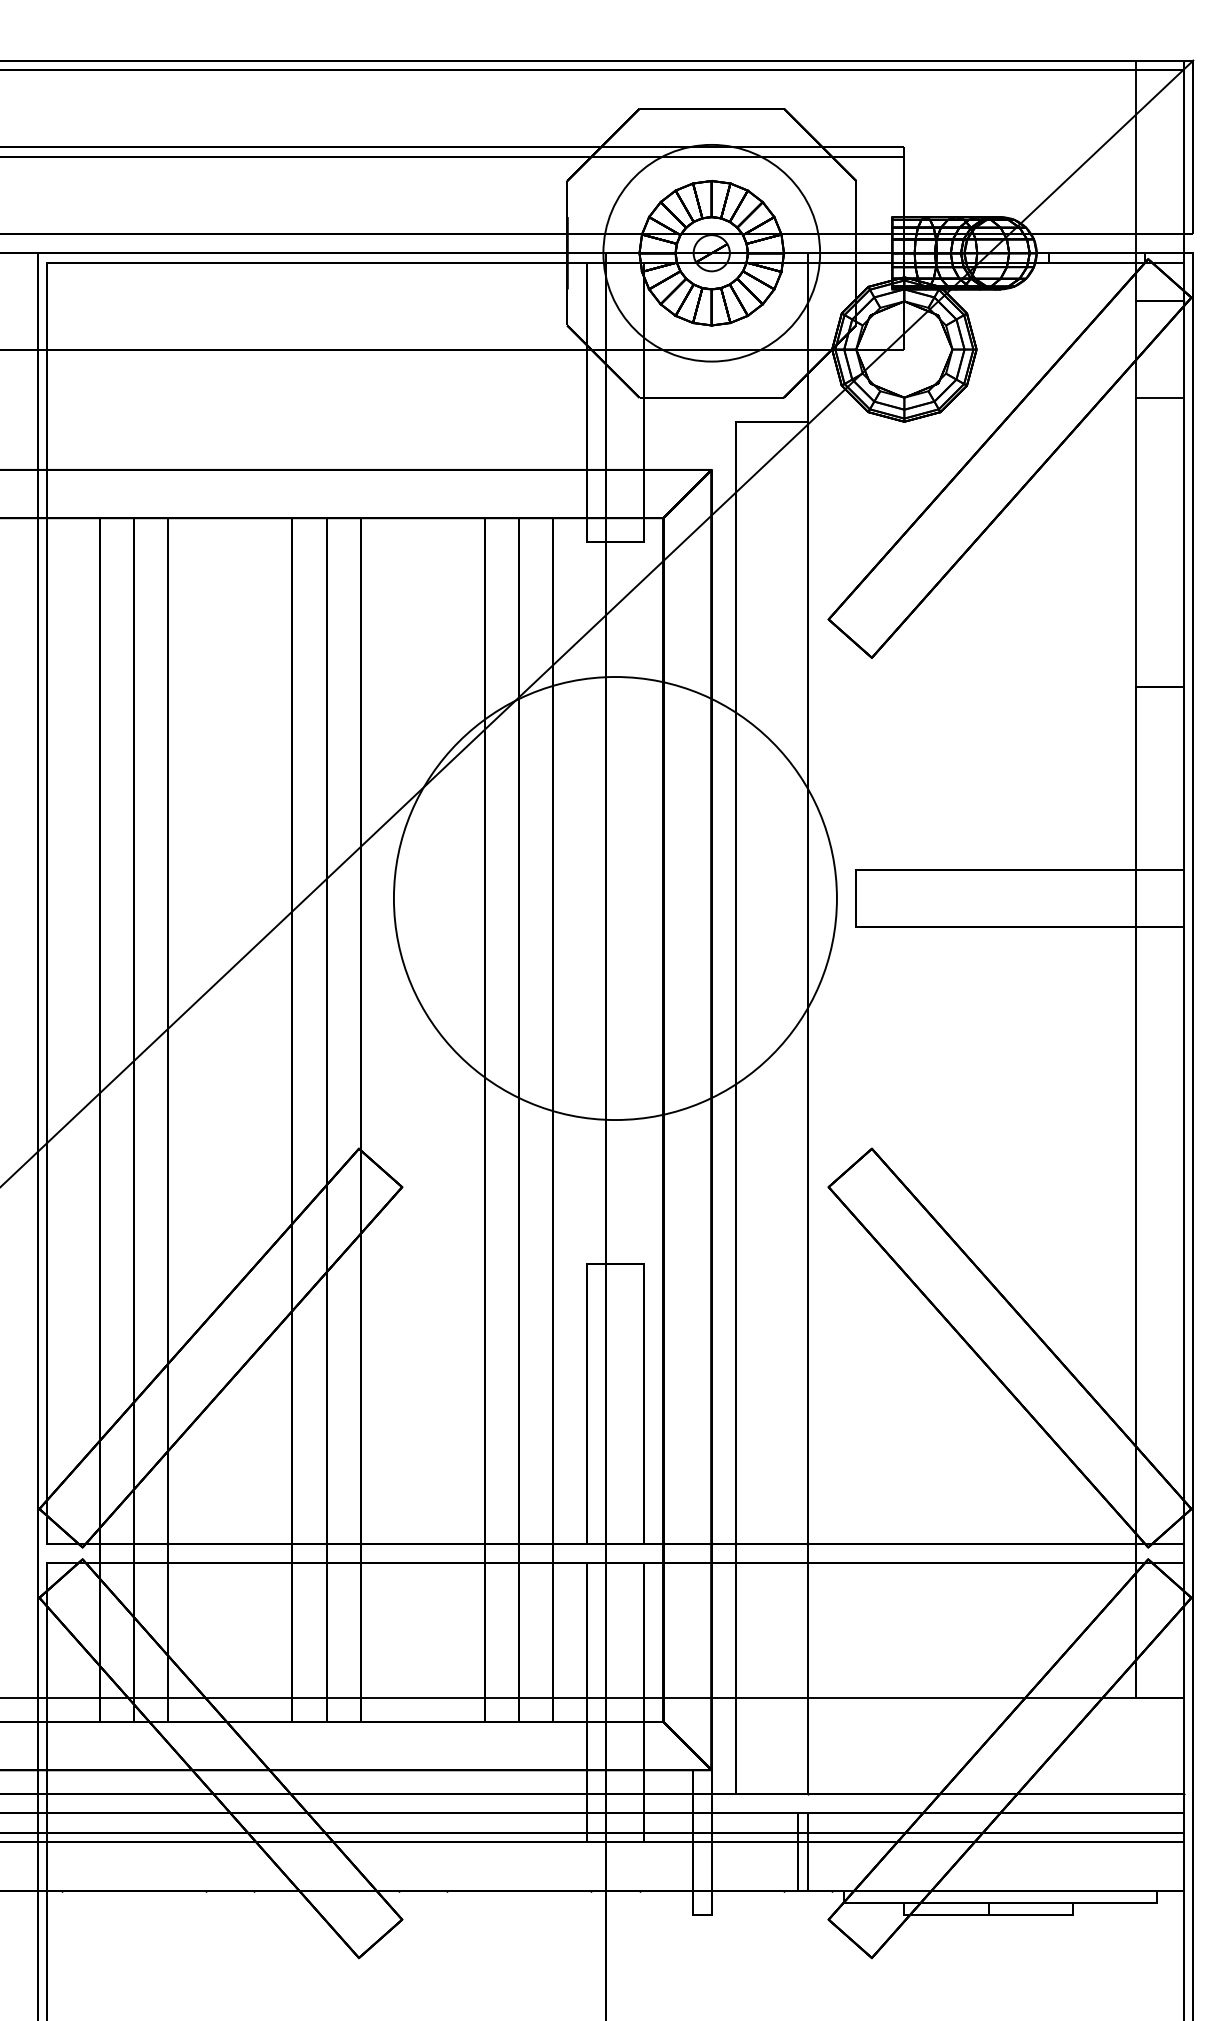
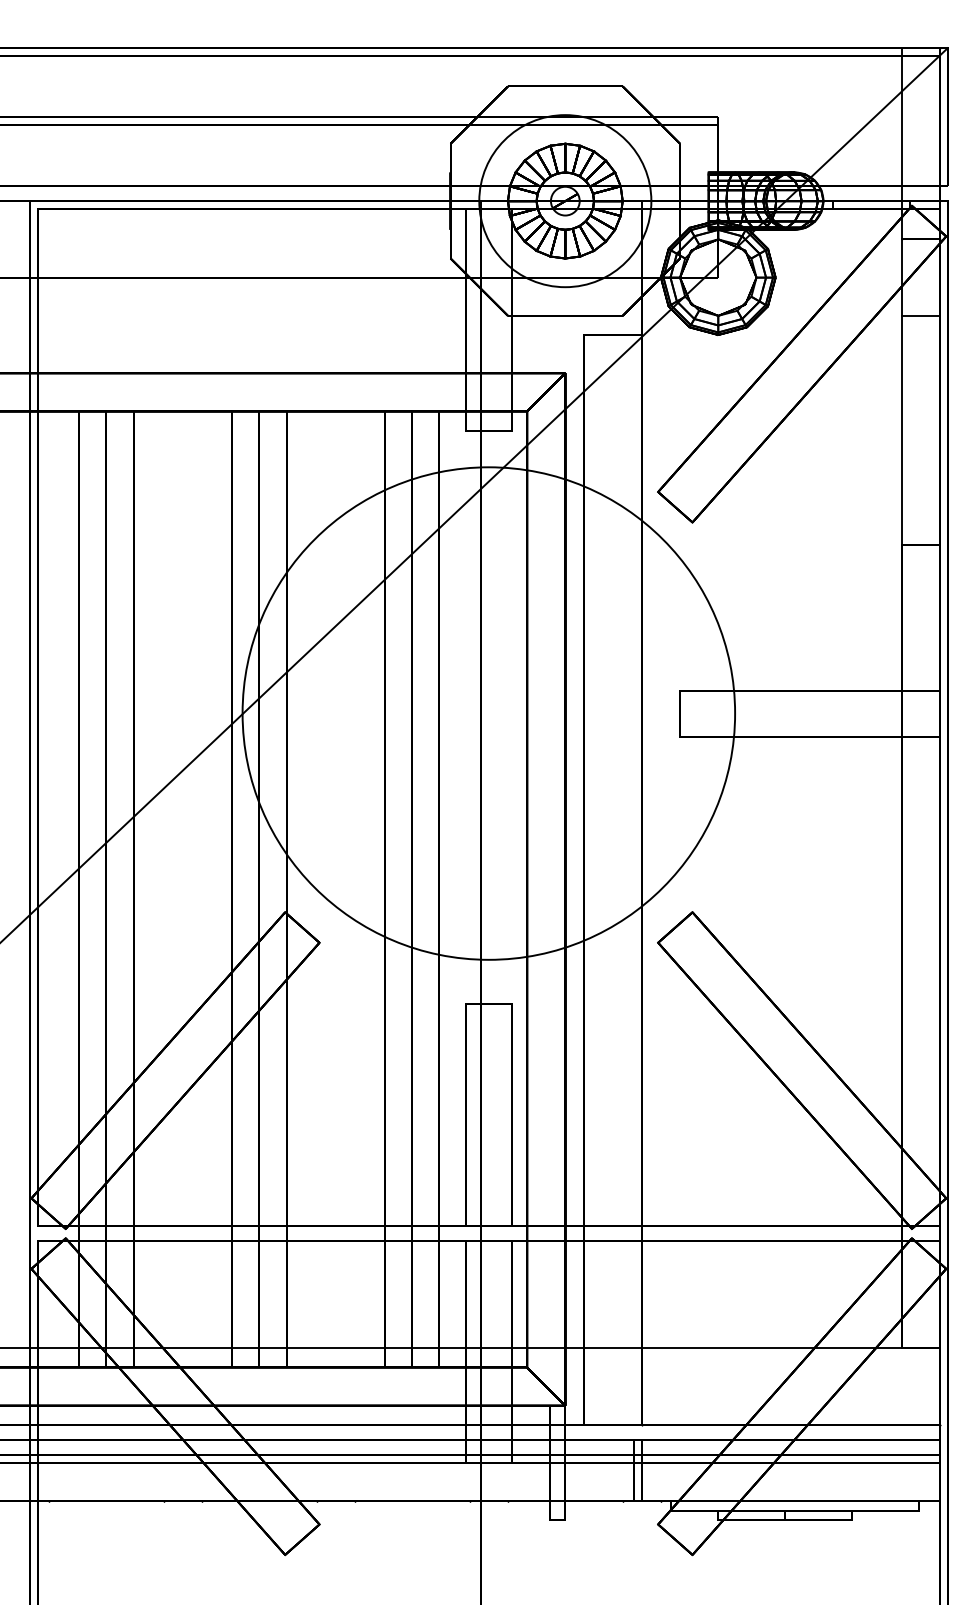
circle: (614, 898) -> (488, 713), size x1.4

